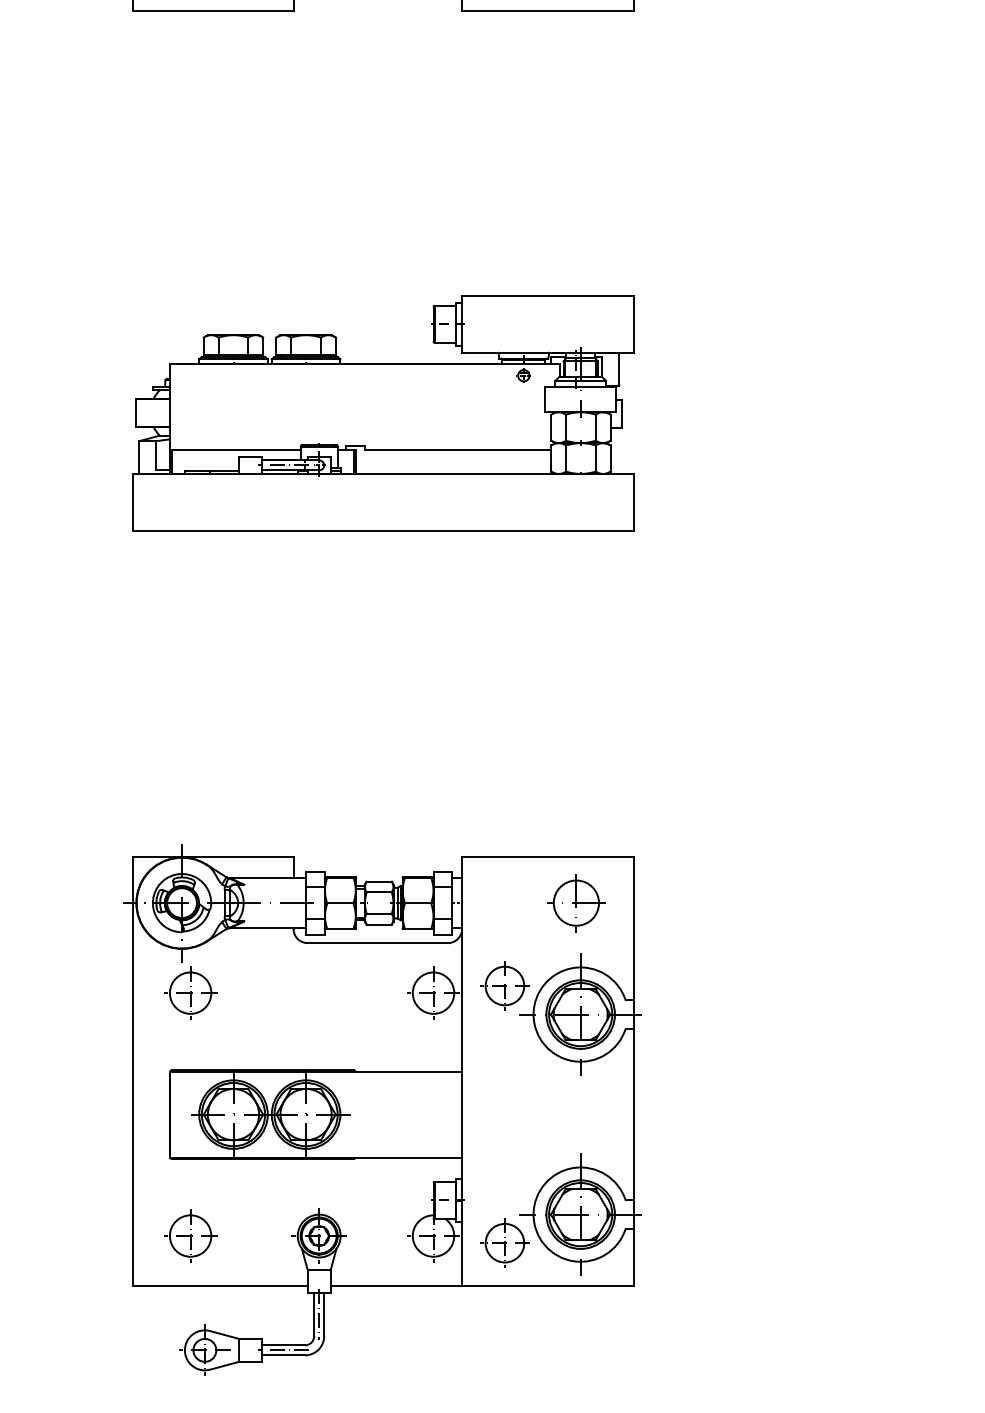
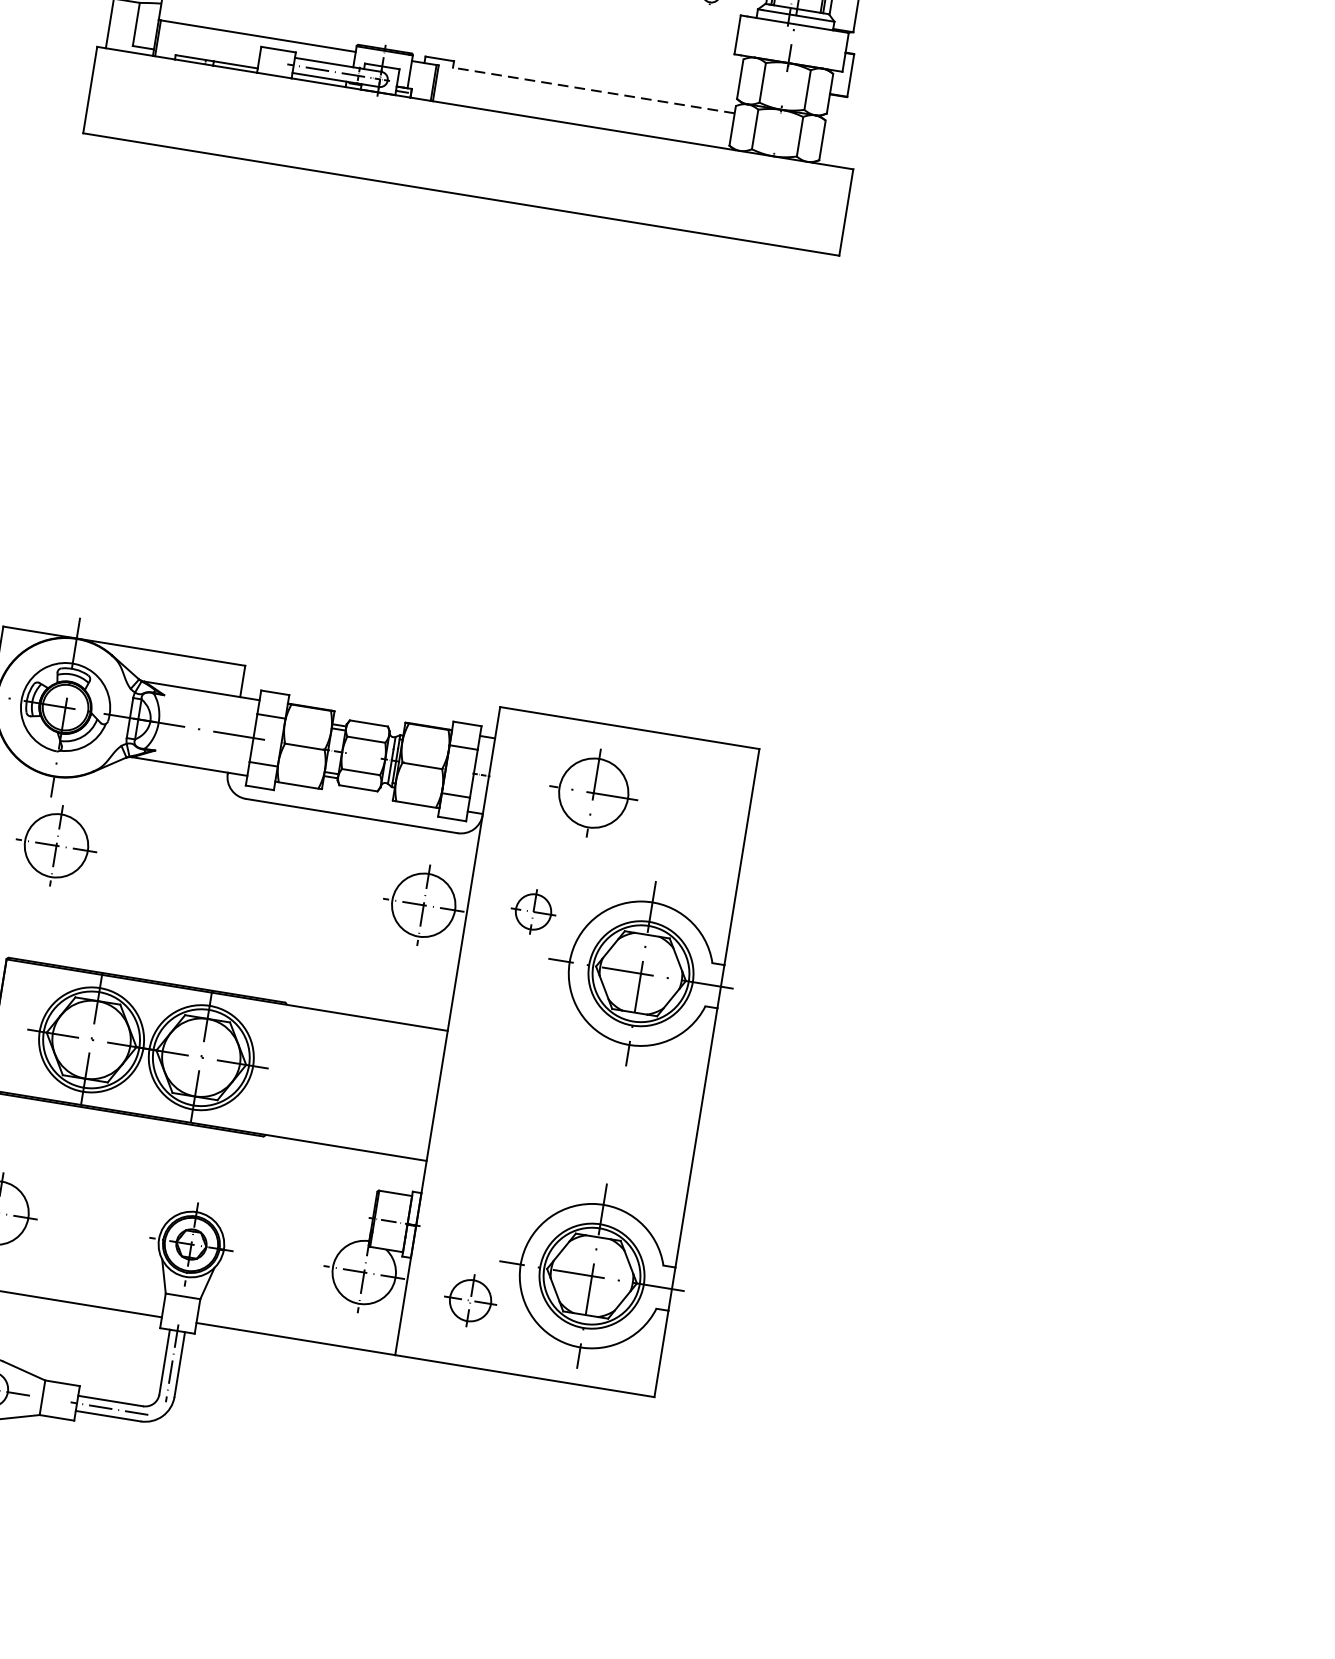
line: (457, 450) -> (592, 90), solid -> dashed
part: (576, 903) -> (593, 793), moved
part: (504, 985) -> (532, 911), size x0.6
part: (504, 1242) -> (469, 1299), size x0.7

